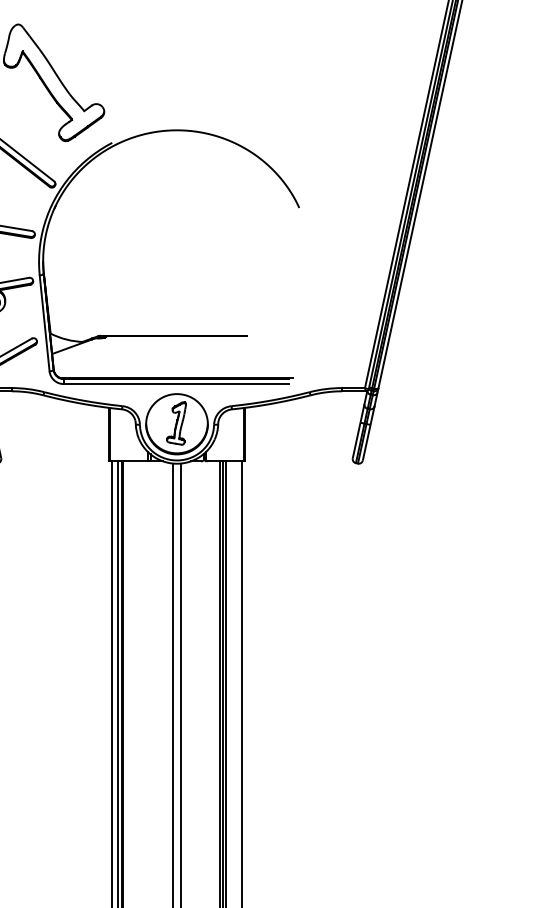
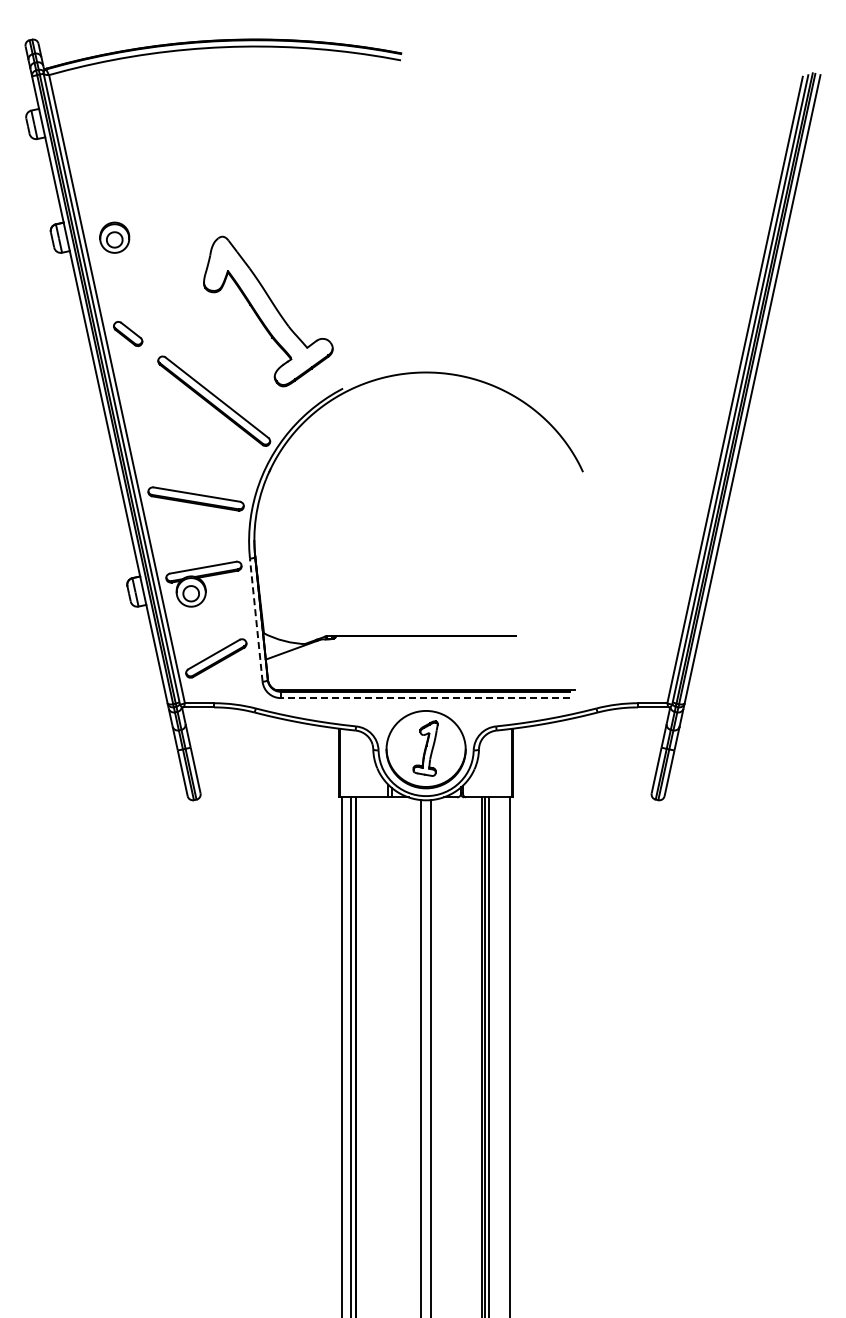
line: (44, 323) -> (256, 620), solid -> dashed
line: (175, 384) -> (424, 698), solid -> dashed

